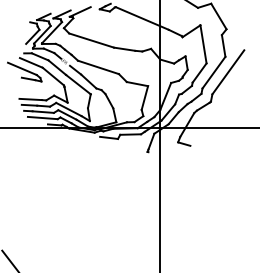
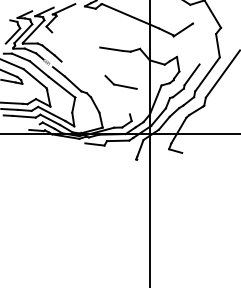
line: (91, 40) -> (76, 39), removed
line: (203, 44) -> (196, 44), removed
line: (98, 67) -> (83, 68), removed
line: (144, 97) -> (132, 101), removed
line: (42, 117) -> (23, 122), removed

